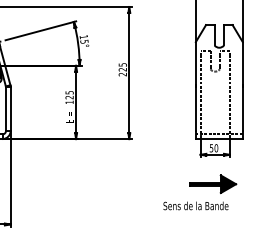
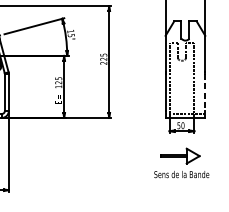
line: (242, 109) -> (205, 92), solid -> dashed
fill: (213, 184) -> (180, 156), removed
text: (195, 205) -> (181, 174), moved

